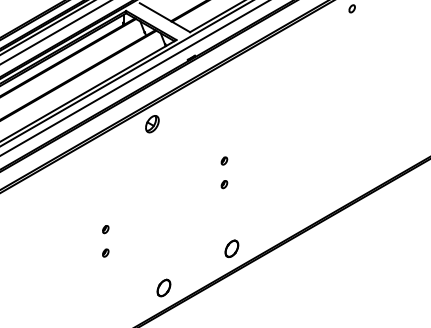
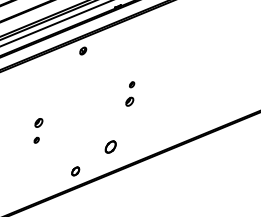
part: (152, 124) -> (83, 51), size x0.6
part: (224, 184) -> (129, 101), size x1.6
part: (105, 229) -> (38, 123), size x1.6
part: (231, 248) -> (110, 146), moved
part: (163, 287) -> (75, 170), size x0.7

